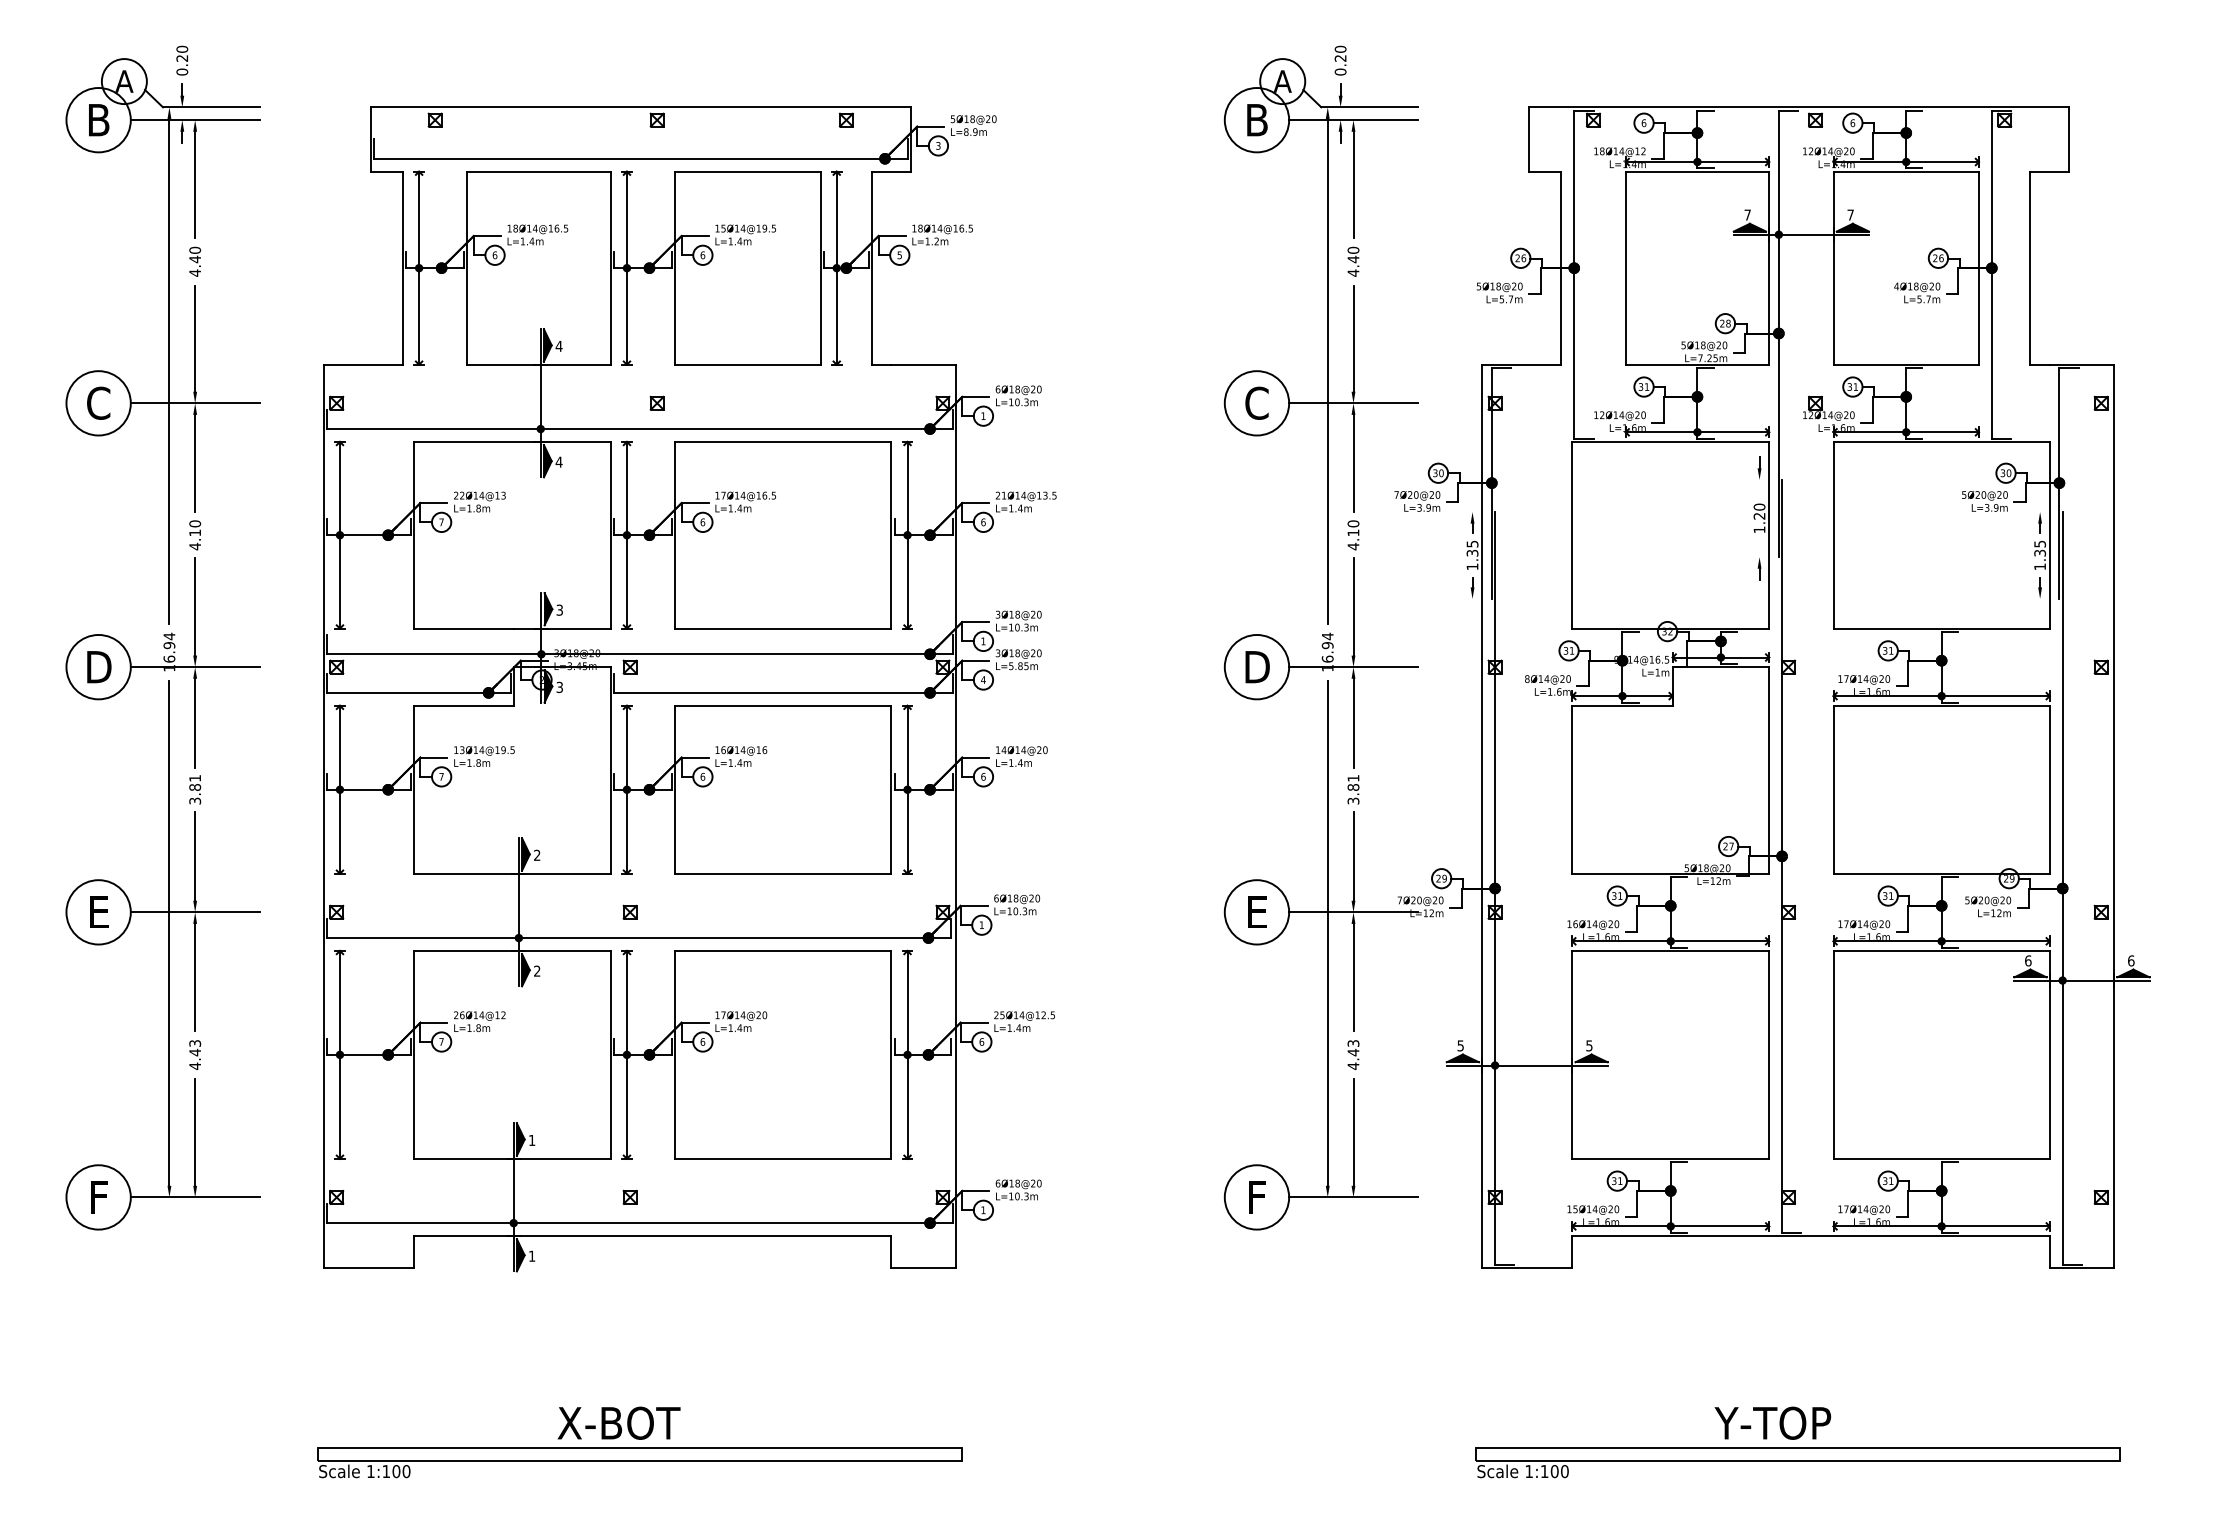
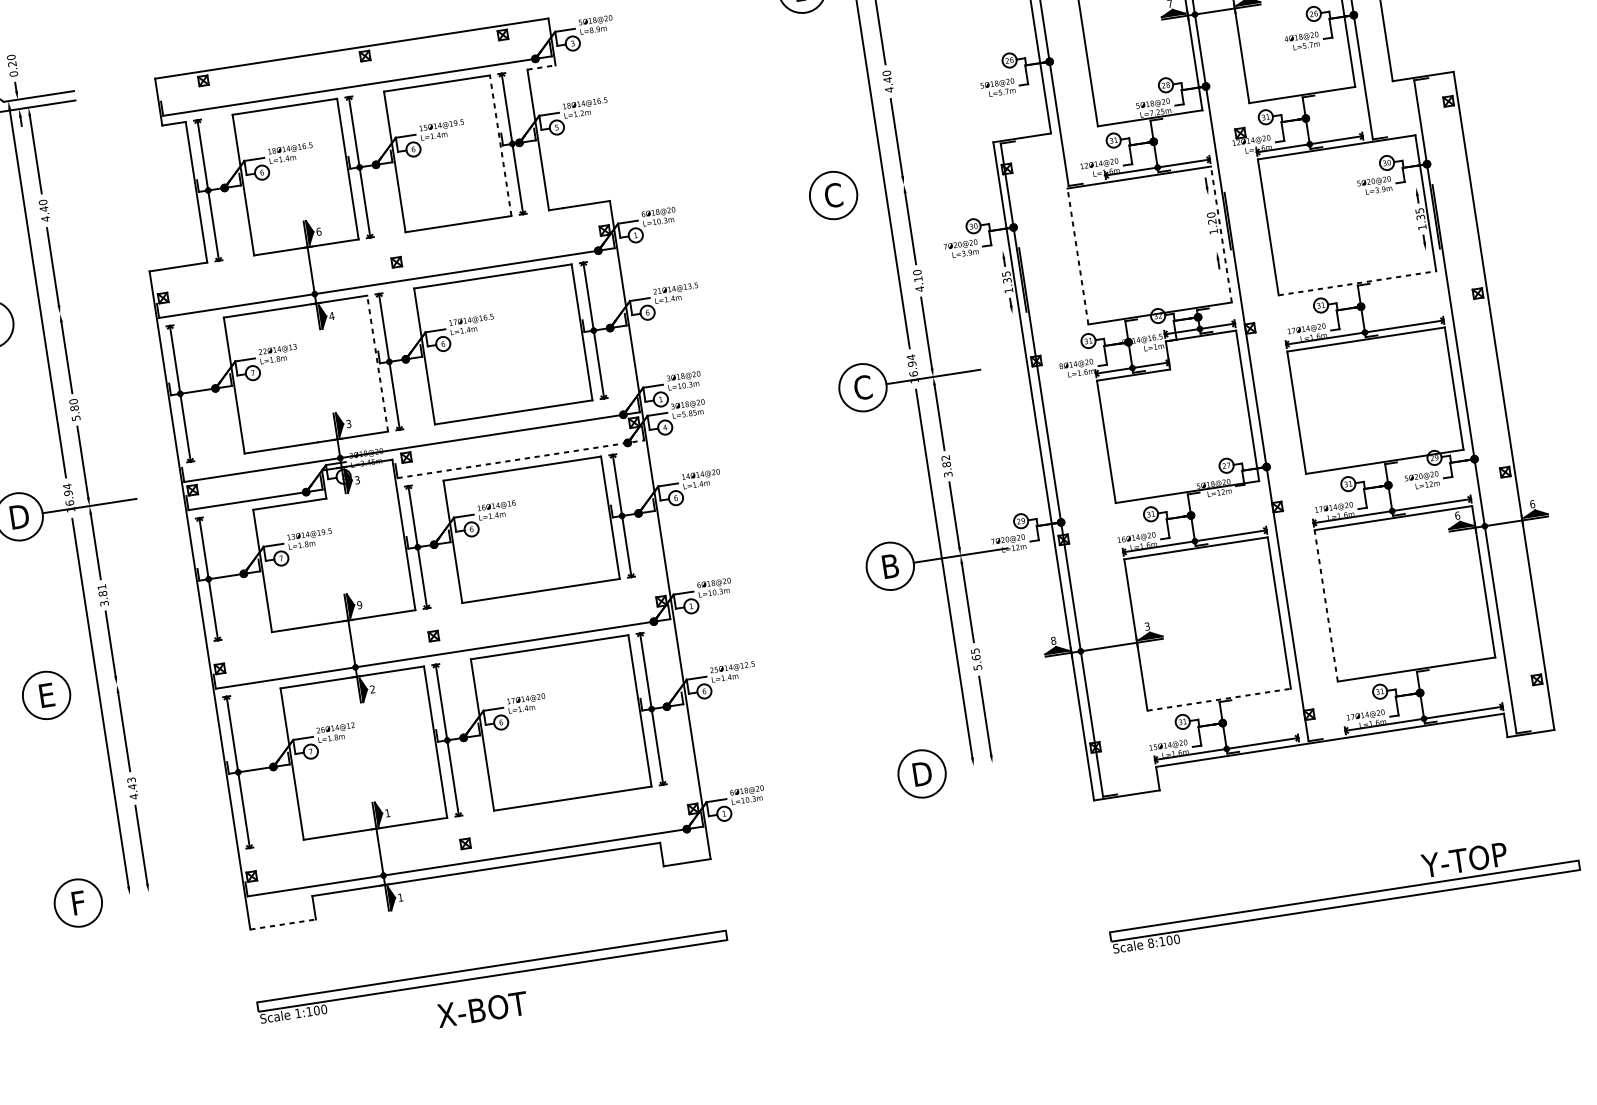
line: (891, 171) -> (541, 67), solid -> dashed
line: (820, 268) -> (500, 145), solid -> dashed
text: (558, 345) -> (318, 231), 4 -> 6
line: (194, 403) -> (59, 314), removed
line: (1353, 403) -> (903, 184), removed
line: (610, 534) -> (377, 363), solid -> dashed
line: (1572, 534) -> (1078, 255), solid -> dashed
line: (1769, 534) -> (1221, 233), solid -> dashed
text: (195, 539) -> (75, 413), 4.10 -> 5.80
line: (1942, 628) -> (1358, 283), solid -> dashed
text: (1257, 666) -> (863, 387), D -> C
line: (783, 692) -> (520, 458), solid -> dashed
text: (1353, 778) -> (945, 458), 3.81 -> 3.82
text: (536, 855) -> (359, 605), 2 -> 9
line: (194, 912) -> (116, 684), removed
text: (1257, 912) -> (890, 566), E -> B
text: (1460, 1045) -> (1053, 640), 5 -> 8
text: (1589, 1045) -> (1147, 626), 5 -> 3
text: (1353, 1054) -> (976, 659), 4.43 -> 5.65
line: (1833, 1054) -> (1326, 605), solid -> dashed
line: (1671, 1158) -> (1219, 699), solid -> dashed
line: (194, 1197) -> (148, 892), removed
text: (1257, 1197) -> (922, 773), F -> D
line: (1353, 1197) -> (992, 763), removed
line: (369, 1268) -> (283, 924), solid -> dashed
text: (1772, 1422) -> (1464, 859), moved
part: (639, 1462) -> (492, 976), moved
text: (1529, 1471) -> (1151, 943), 1:100 -> 8:100

